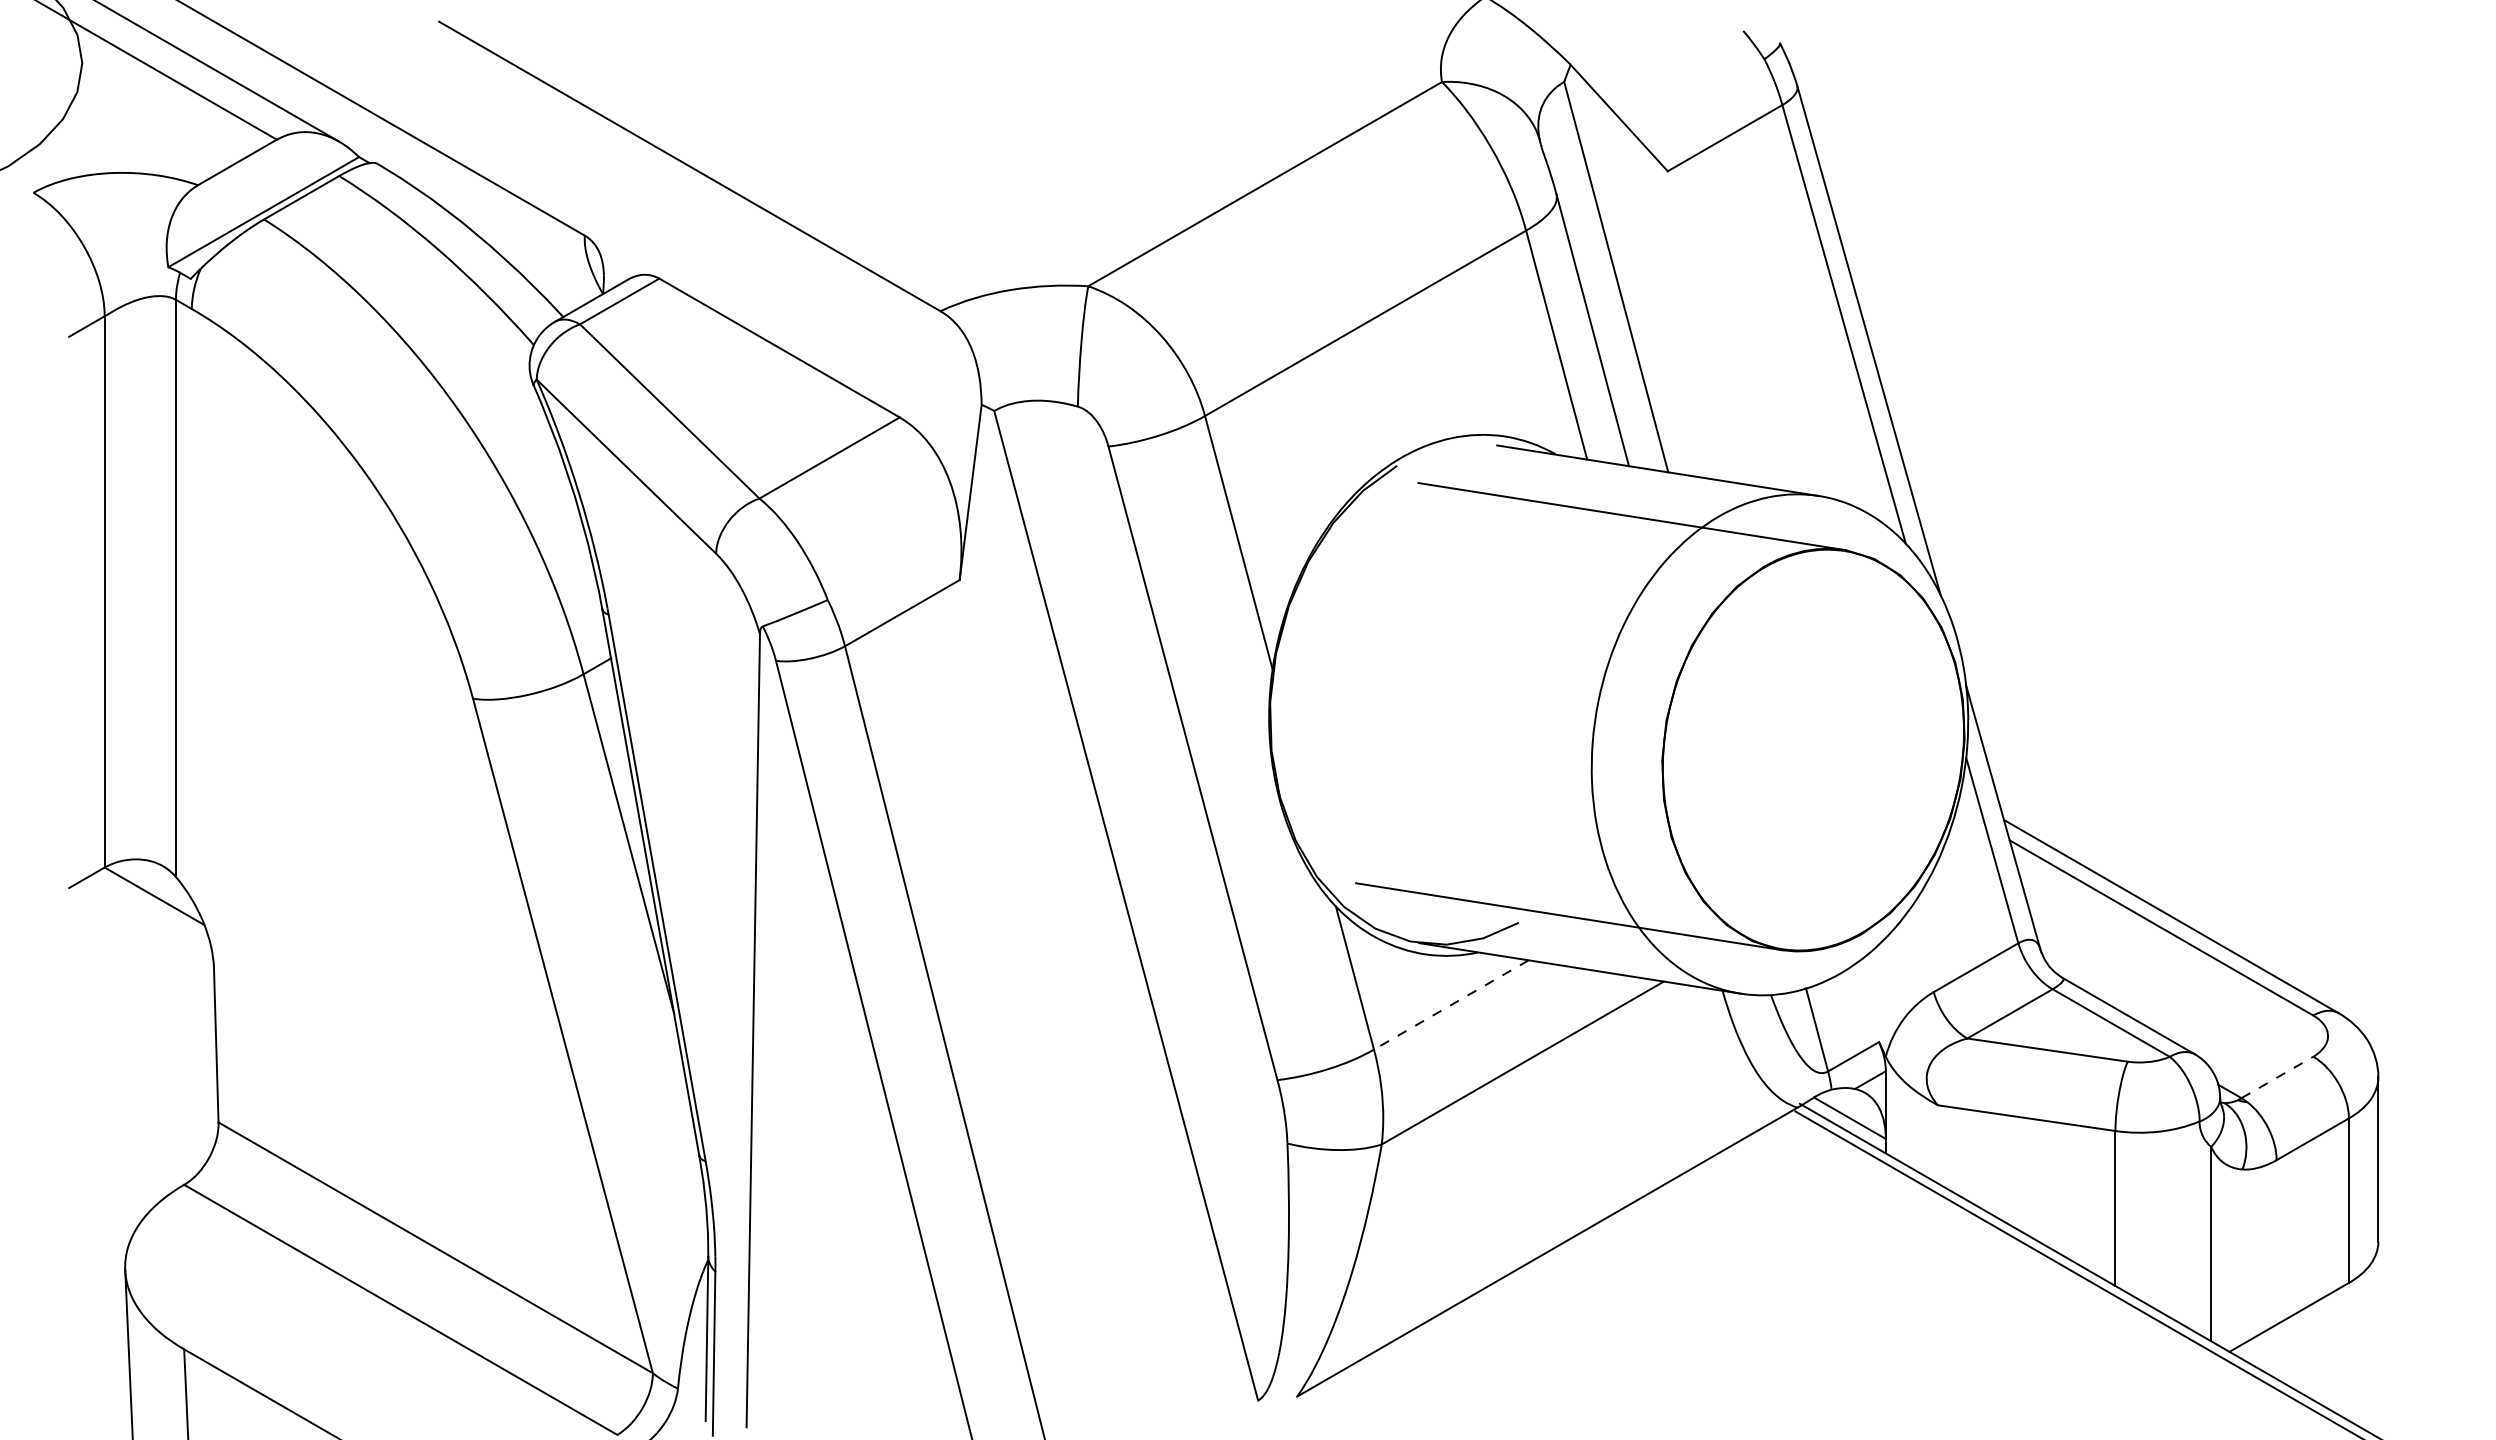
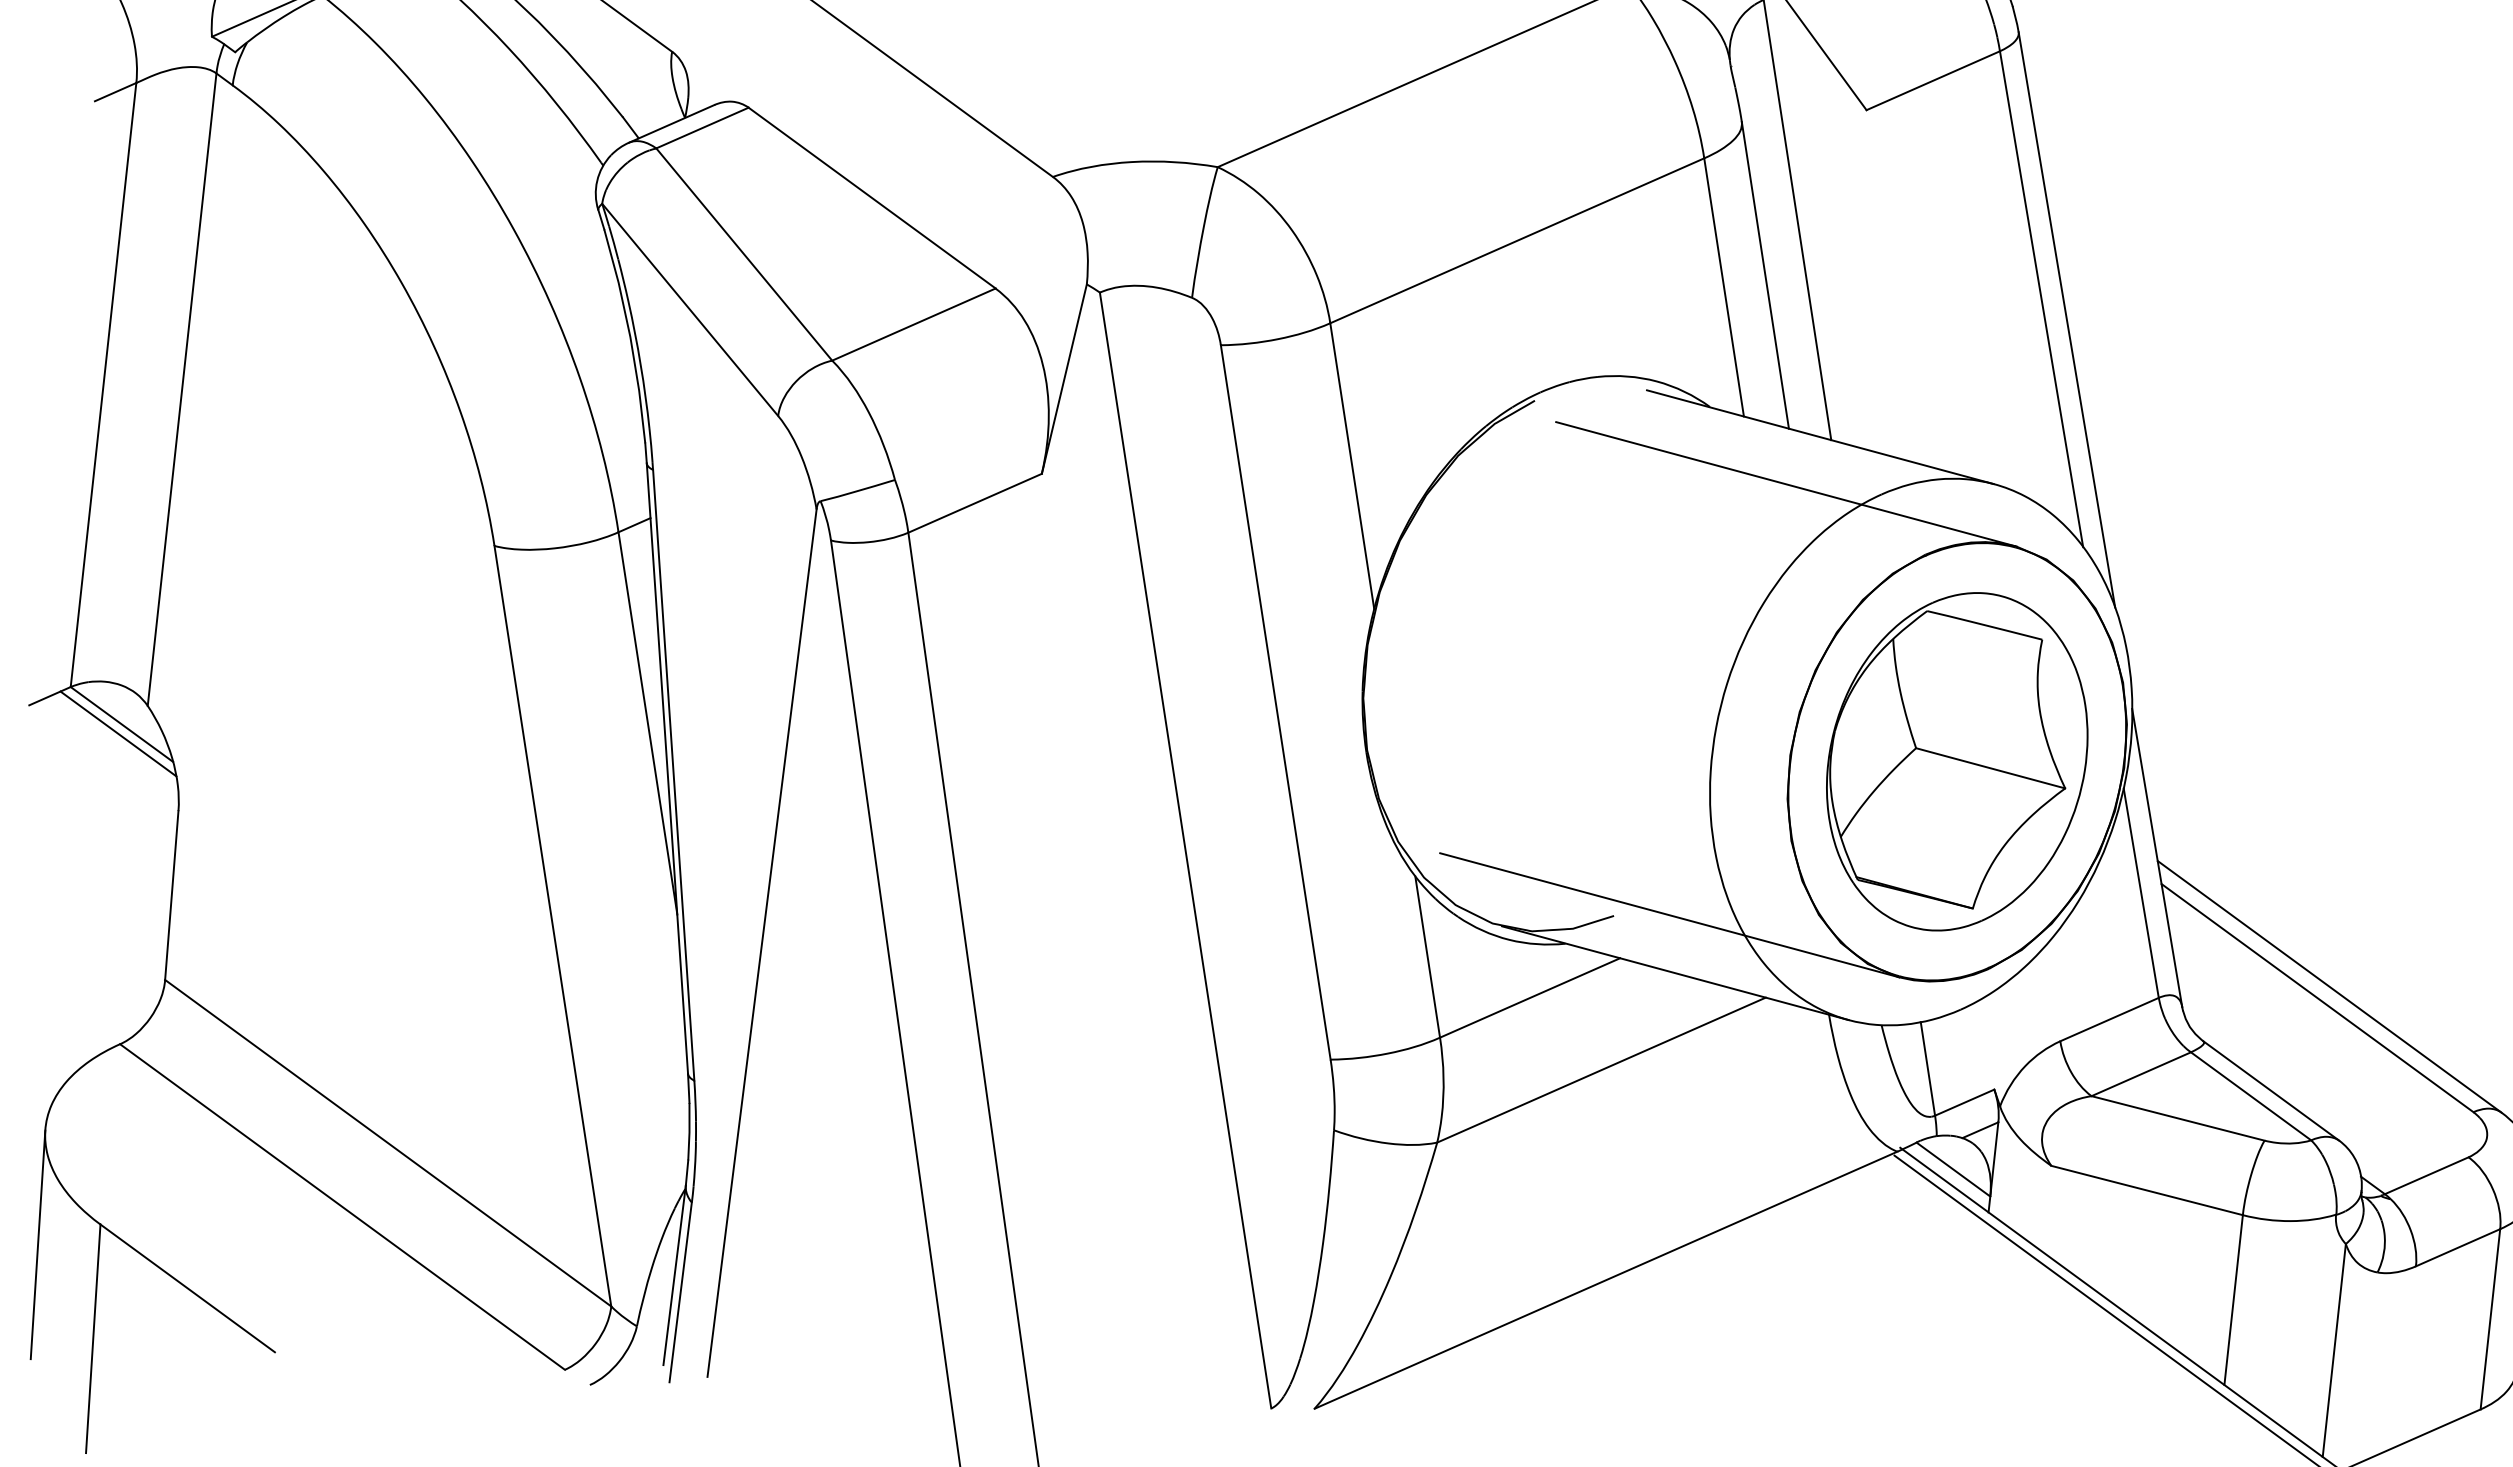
part: (1813, 749) -> (1957, 761), added
line: (151, 904) -> (117, 733), added
line: (1450, 1005) -> (1529, 998), dashed -> solid
line: (2277, 1077) -> (2426, 1175), dashed -> solid

